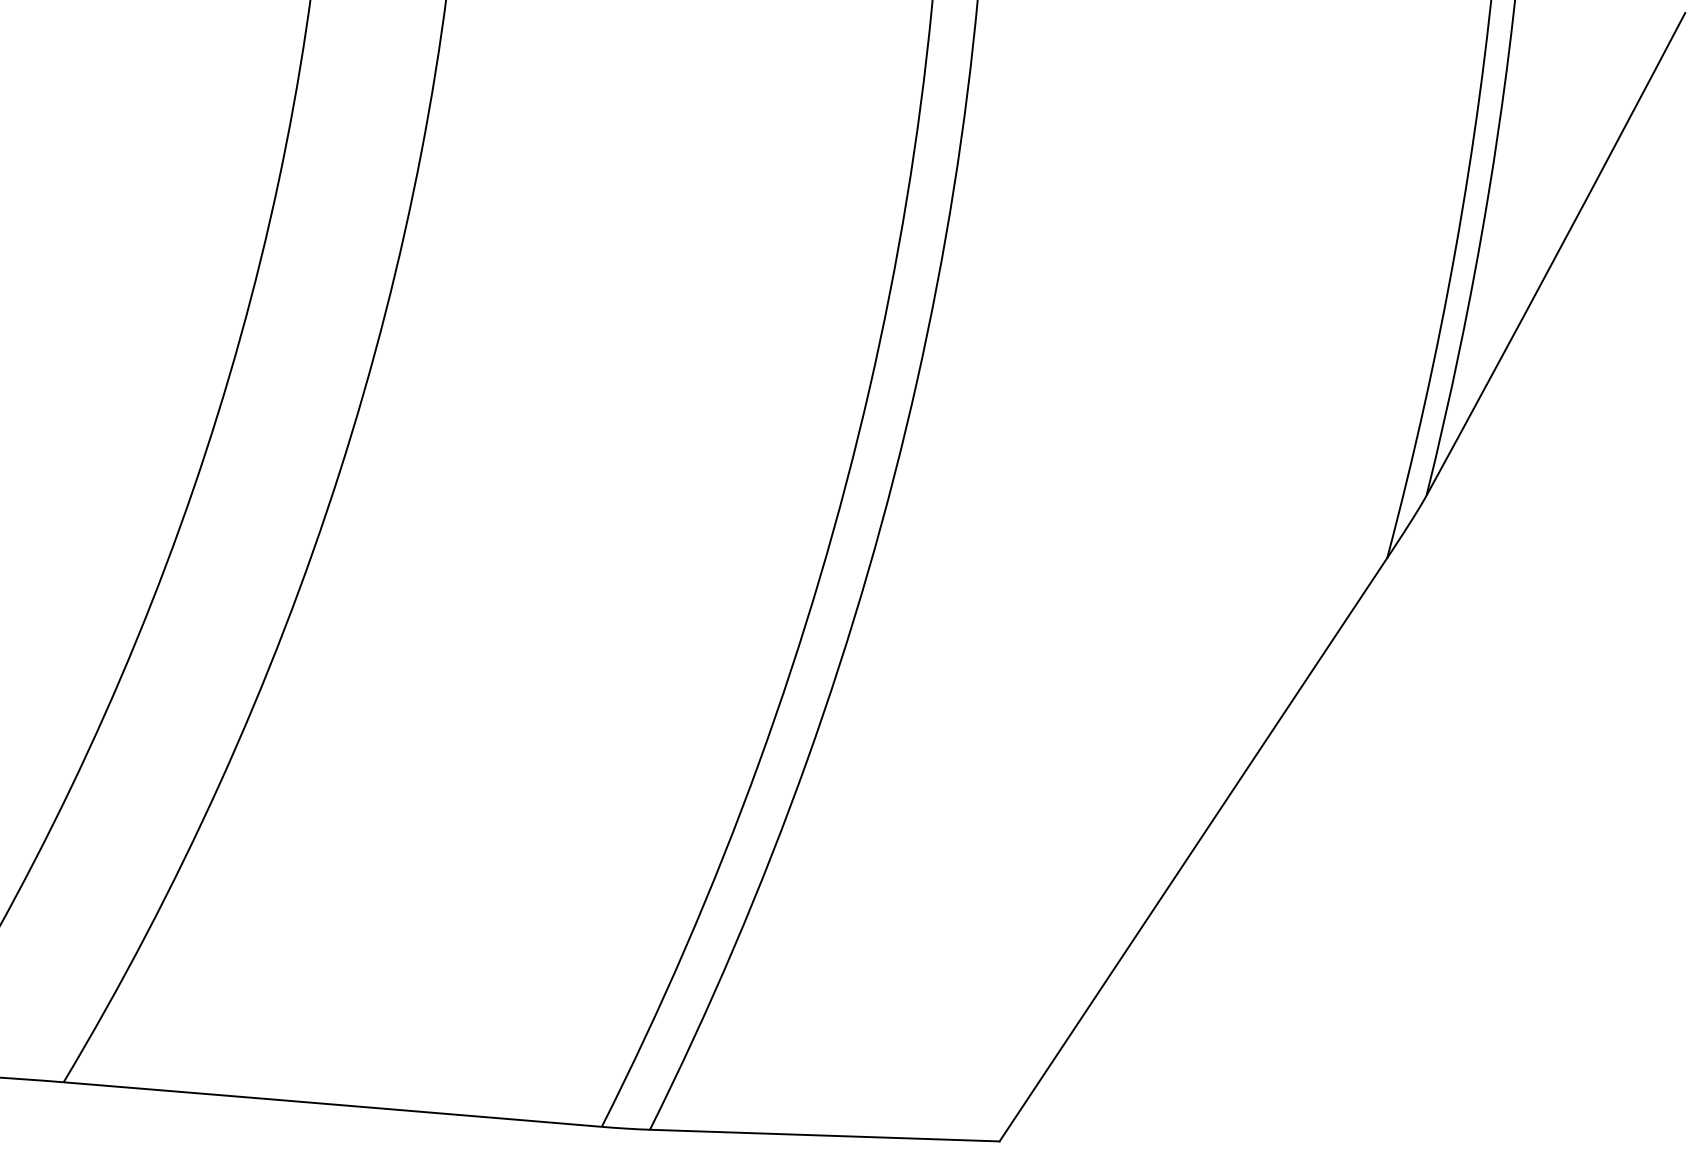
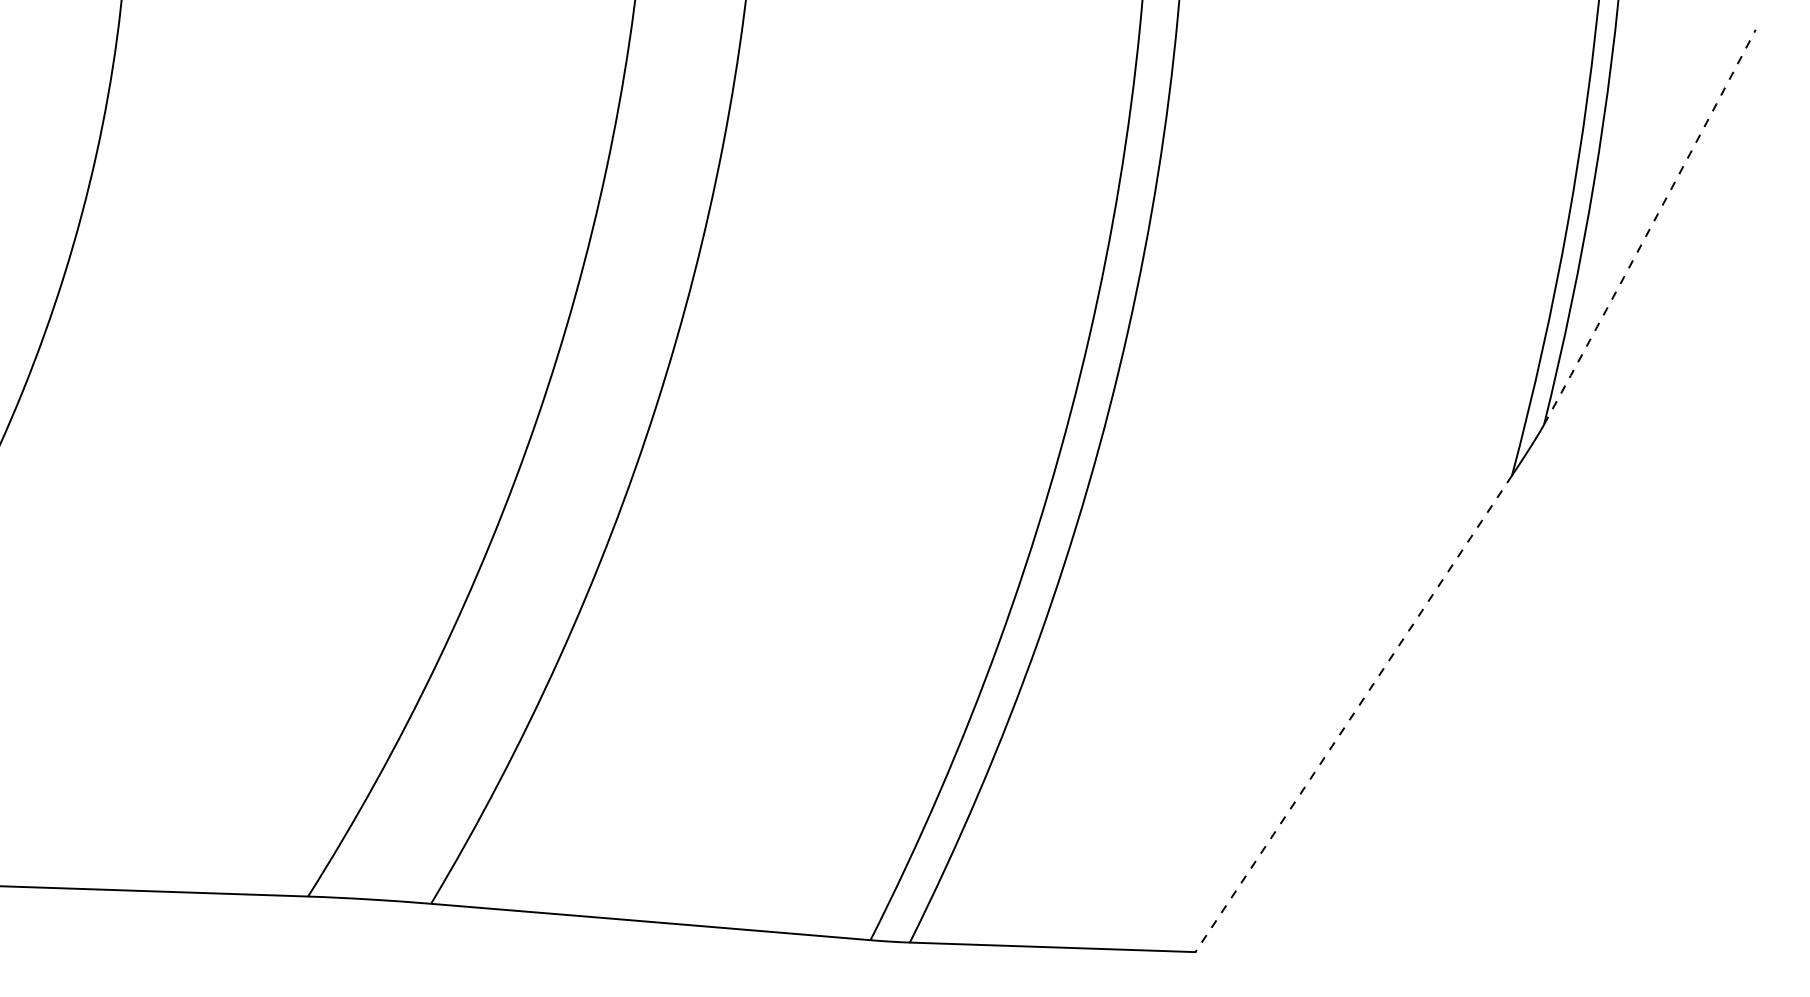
arc: (1556, 254) -> (1650, 227), solid -> dashed
line: (1193, 850) -> (1353, 714), solid -> dashed

